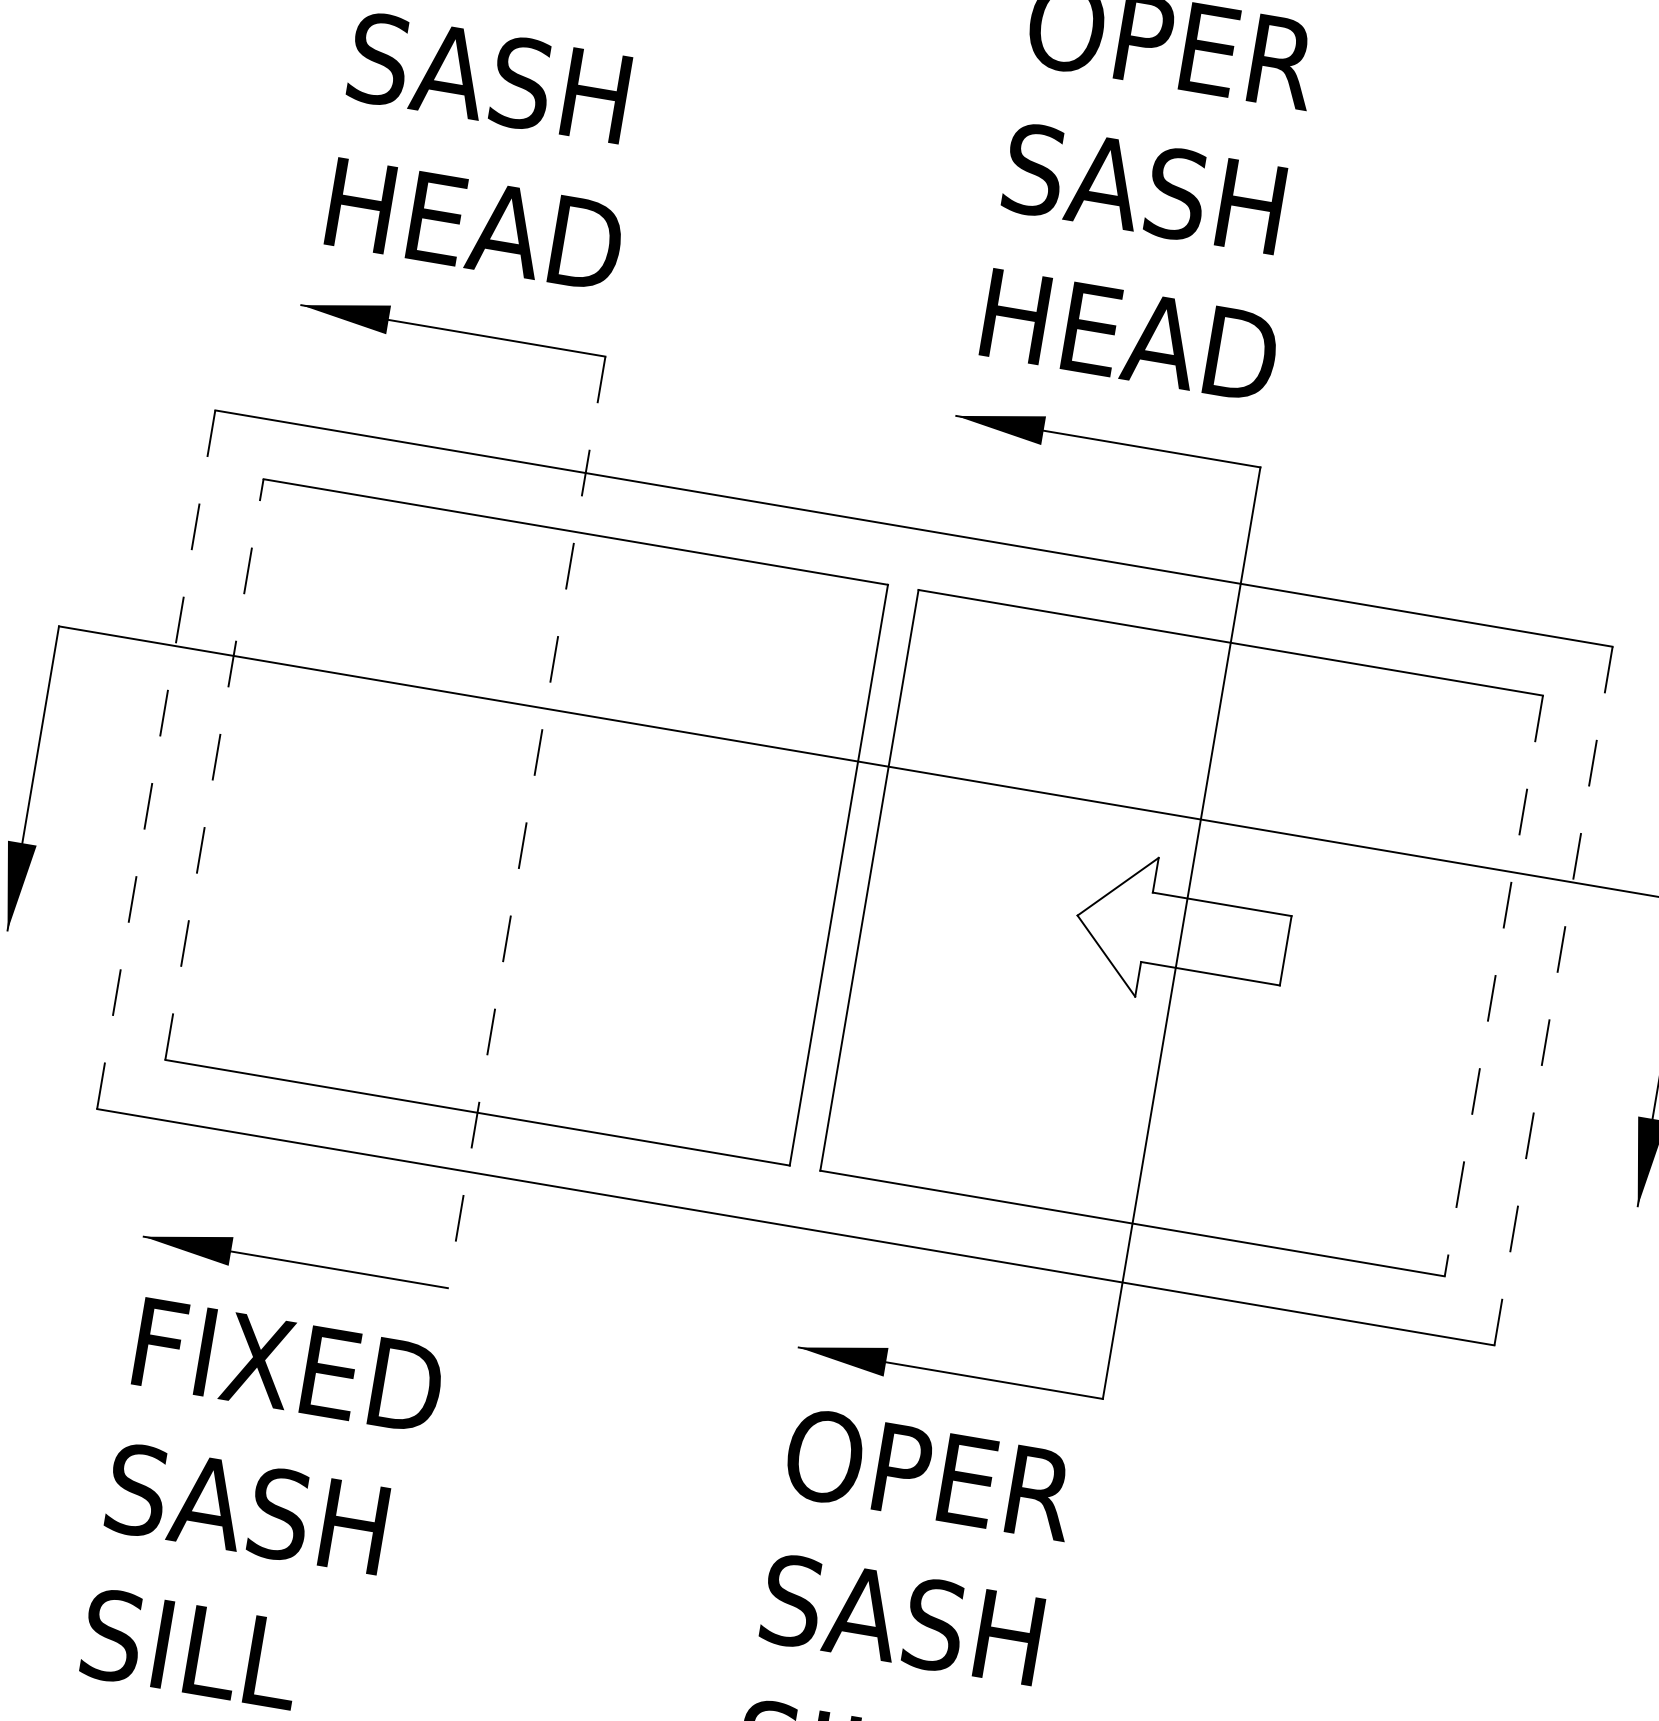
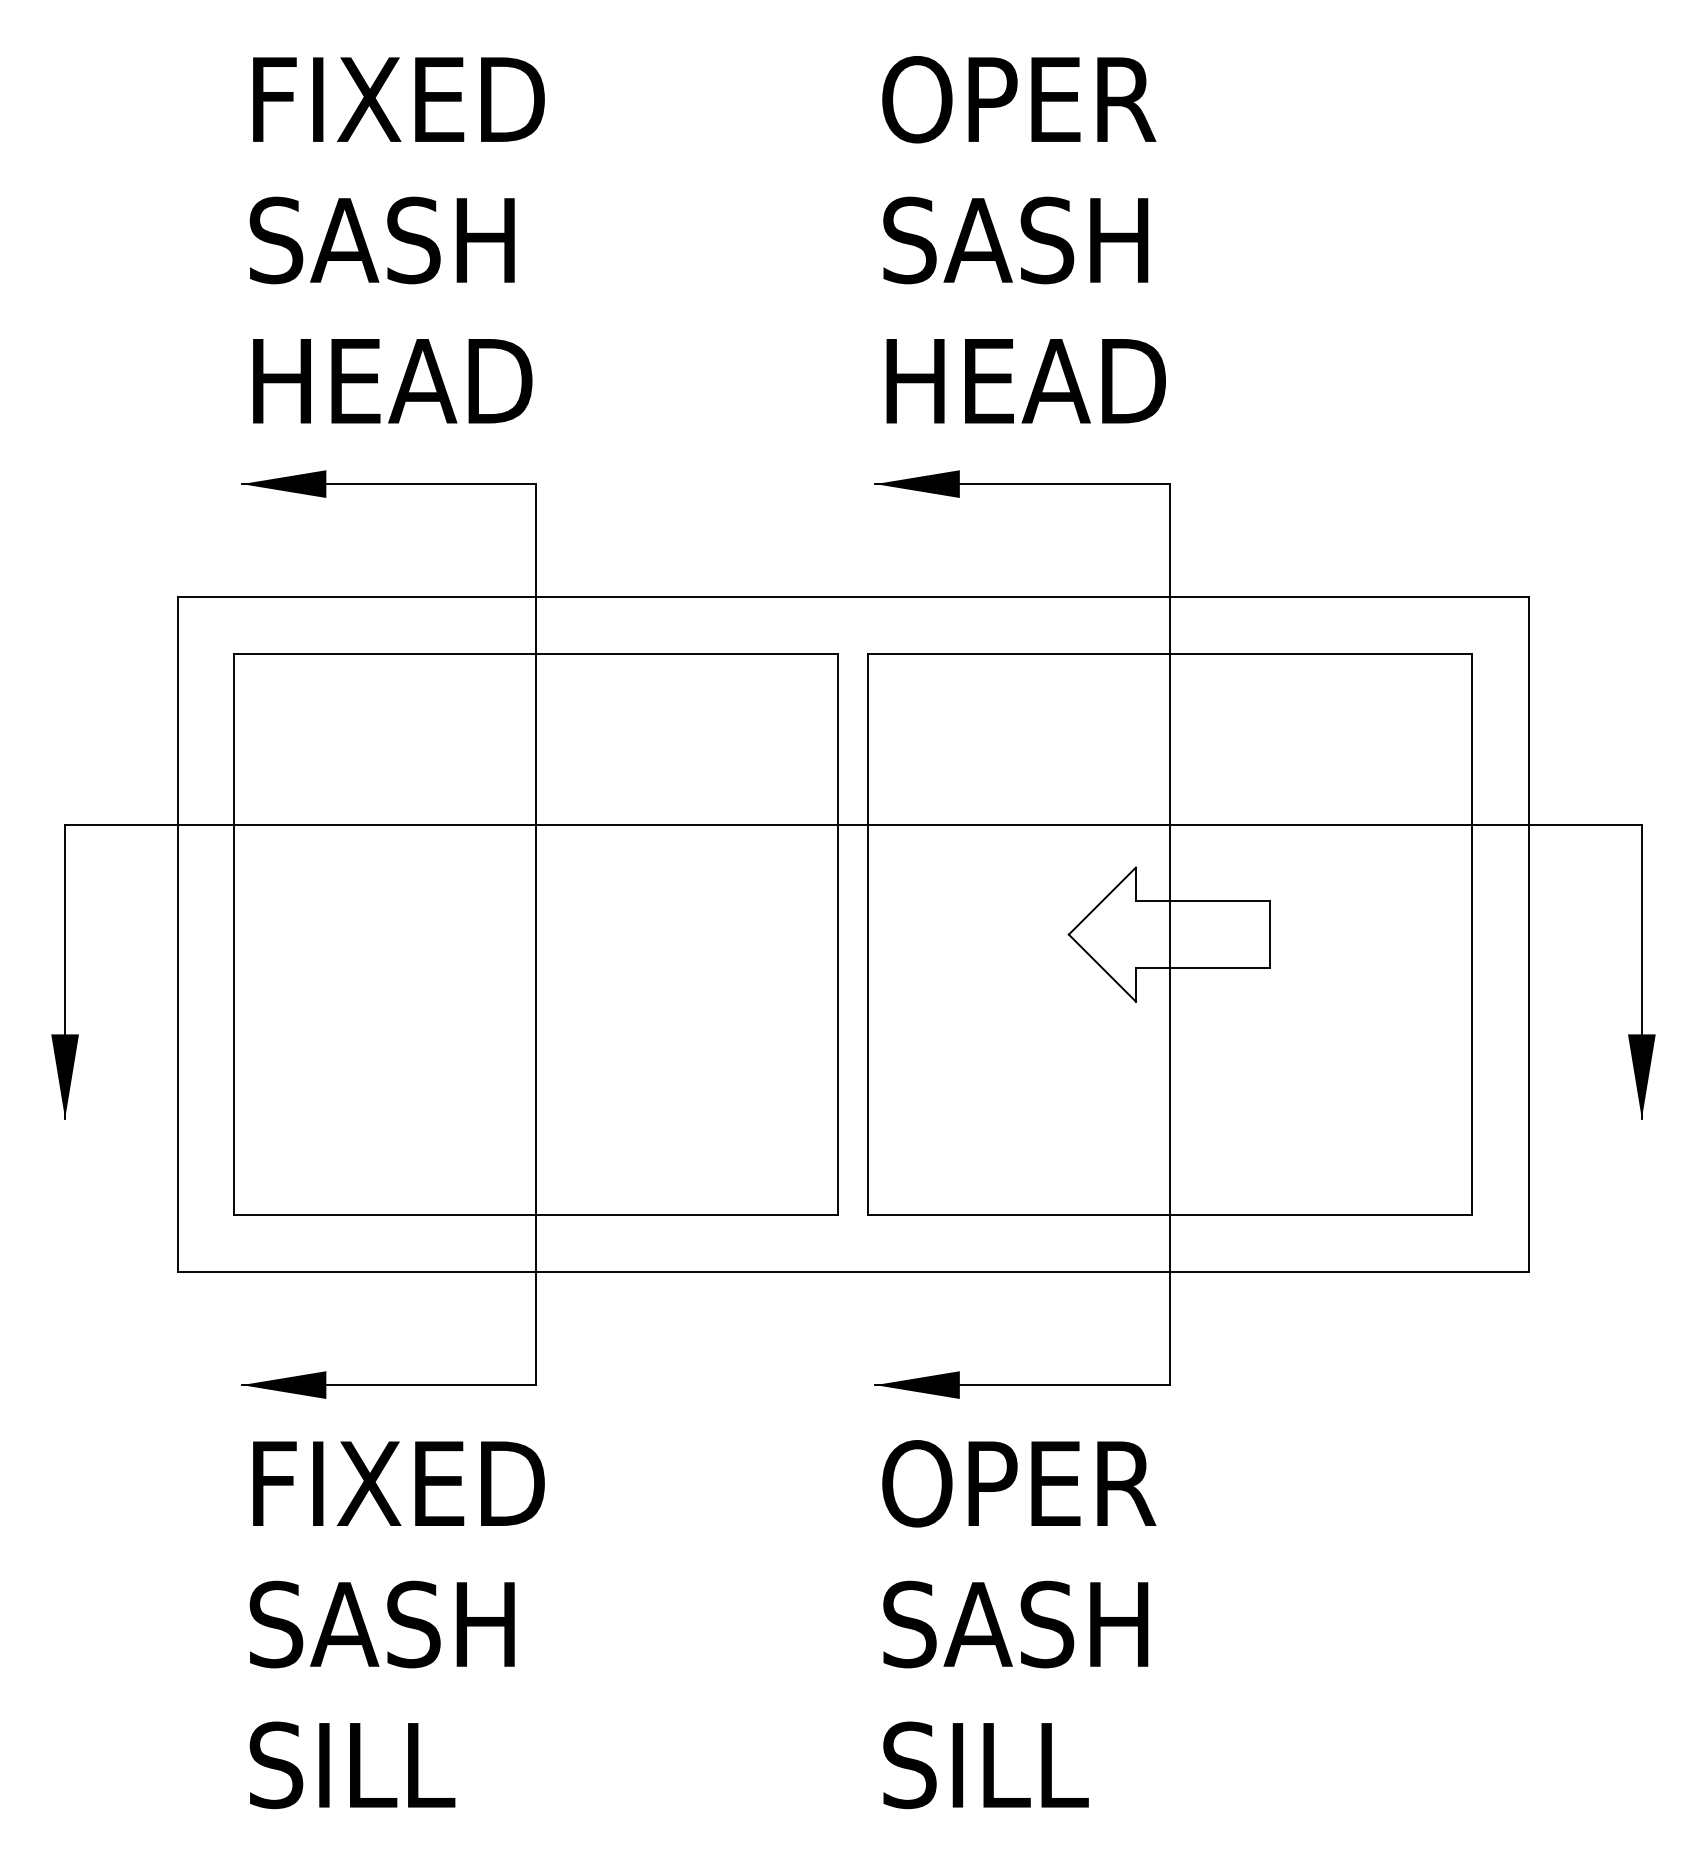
line: (155, 759) -> (177, 934), dashed -> solid
line: (214, 769) -> (234, 934), dashed -> solid
line: (526, 823) -> (536, 935), dashed -> solid
line: (1493, 985) -> (1471, 934), dashed -> solid
line: (1553, 995) -> (1529, 934), dashed -> solid

